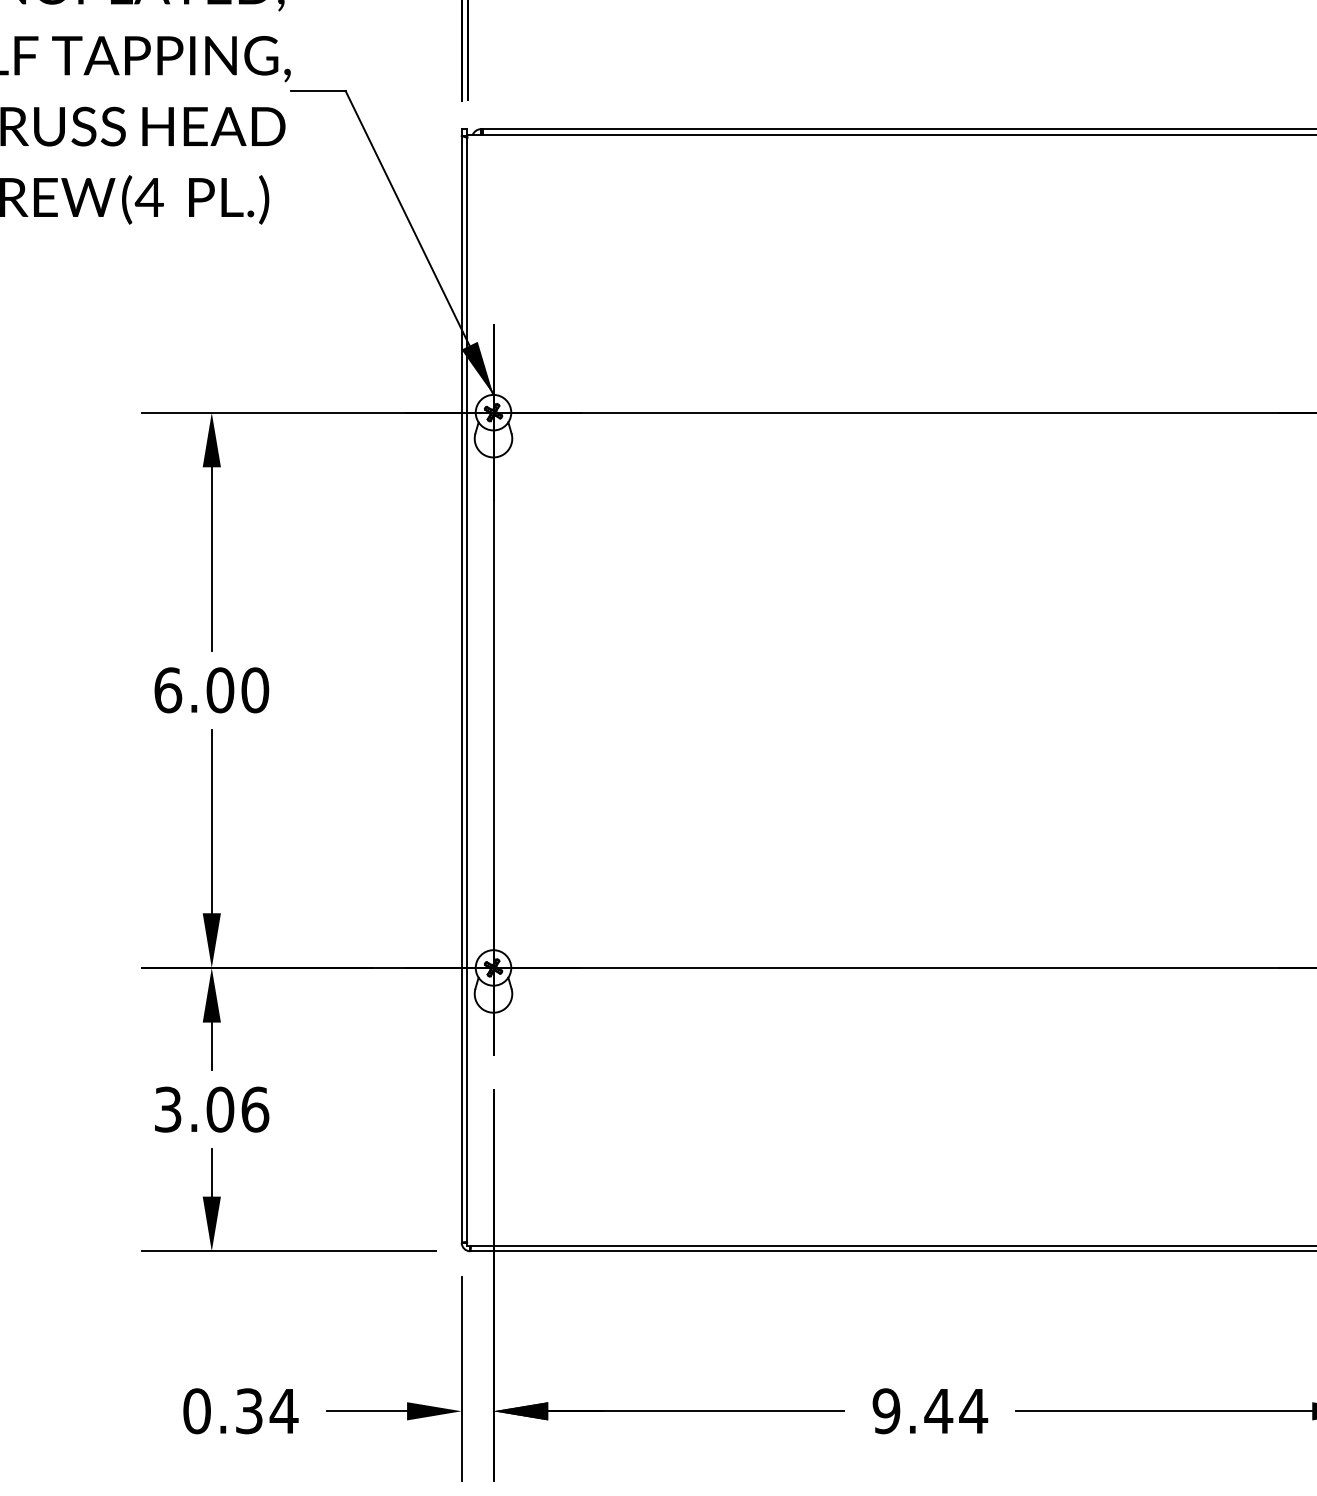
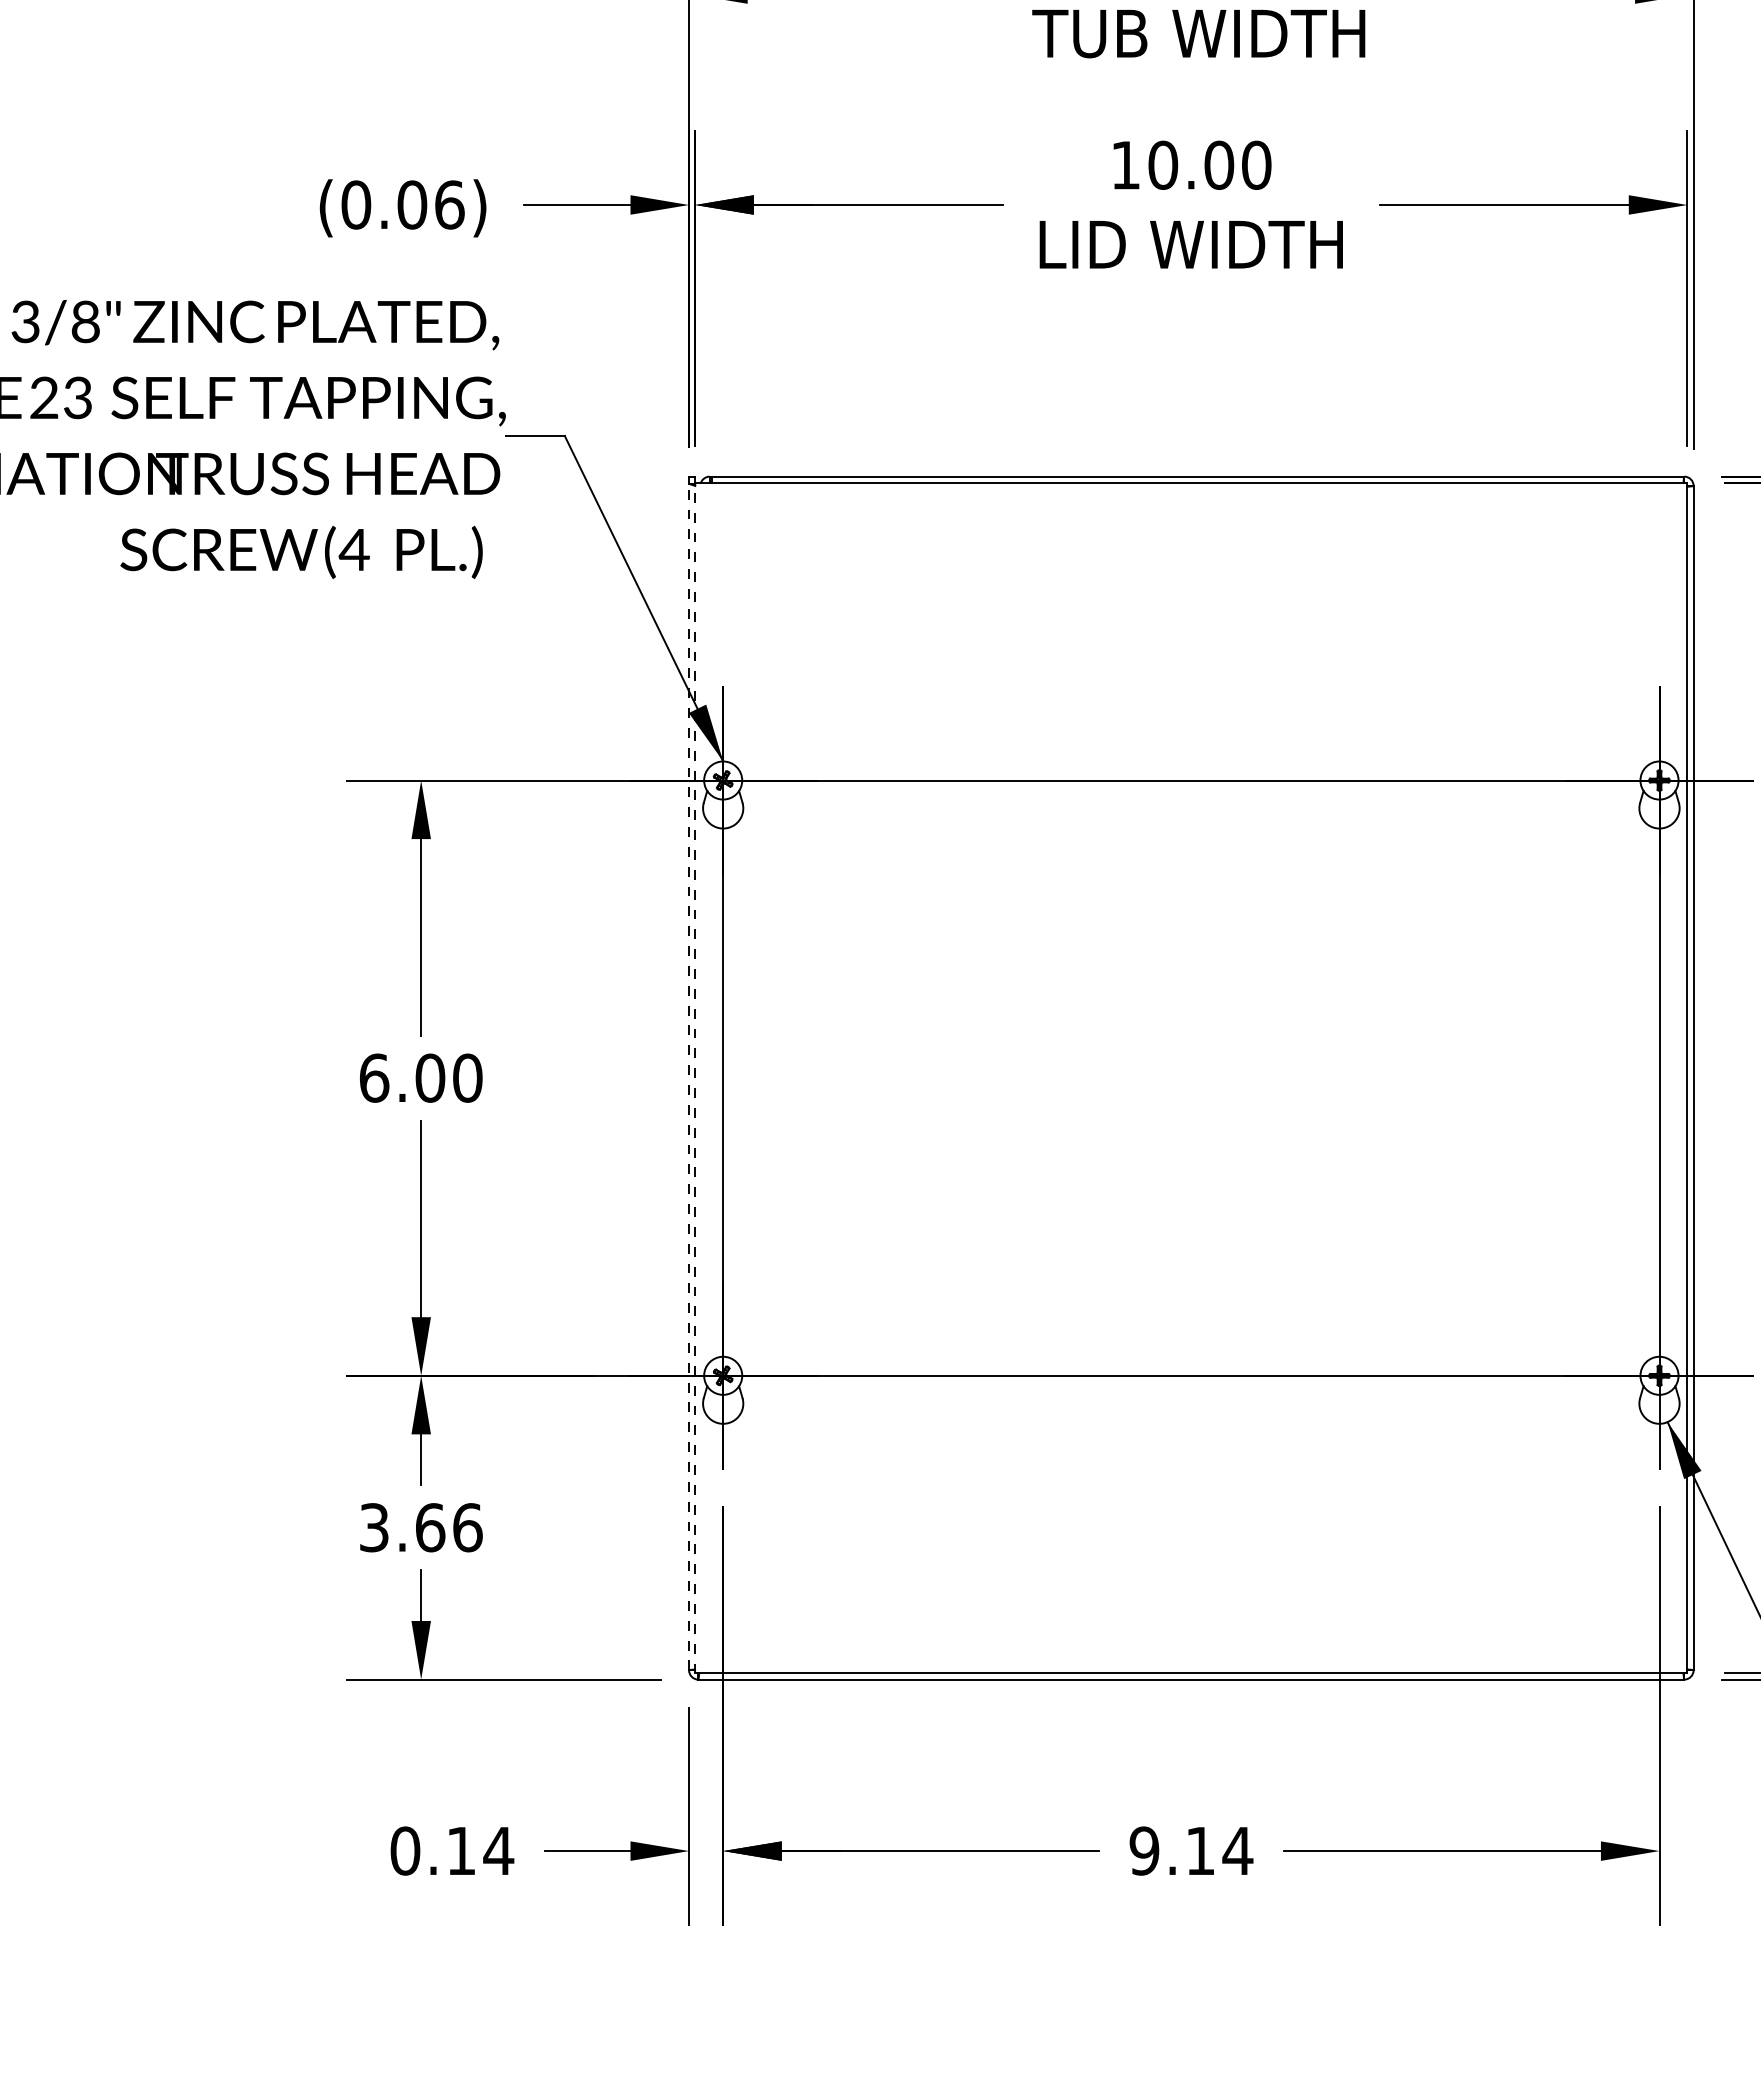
line: (462, 688) -> (689, 1076), solid -> dashed
line: (467, 689) -> (695, 1077), solid -> dashed
text: (220, 1109) -> (430, 1527), 3.06 -> 3.66
text: (249, 1410) -> (461, 1850), 0.34 -> 0.14
text: (938, 1410) -> (1200, 1850), 9.44 -> 9.14

